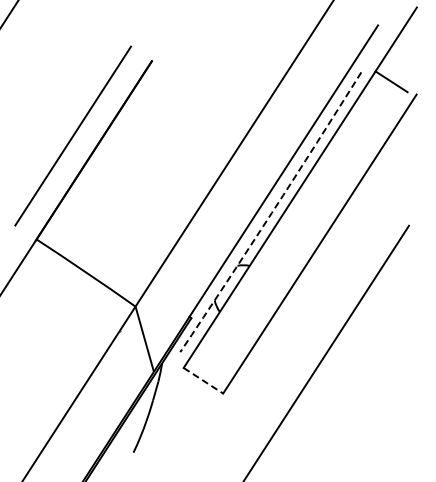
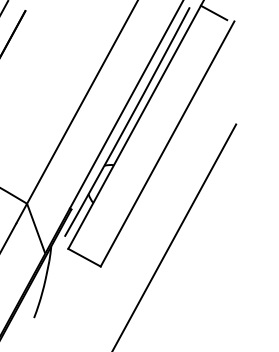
arc: (271, 212) -> (127, 122), dashed -> solid
line: (203, 380) -> (84, 257), dashed -> solid

